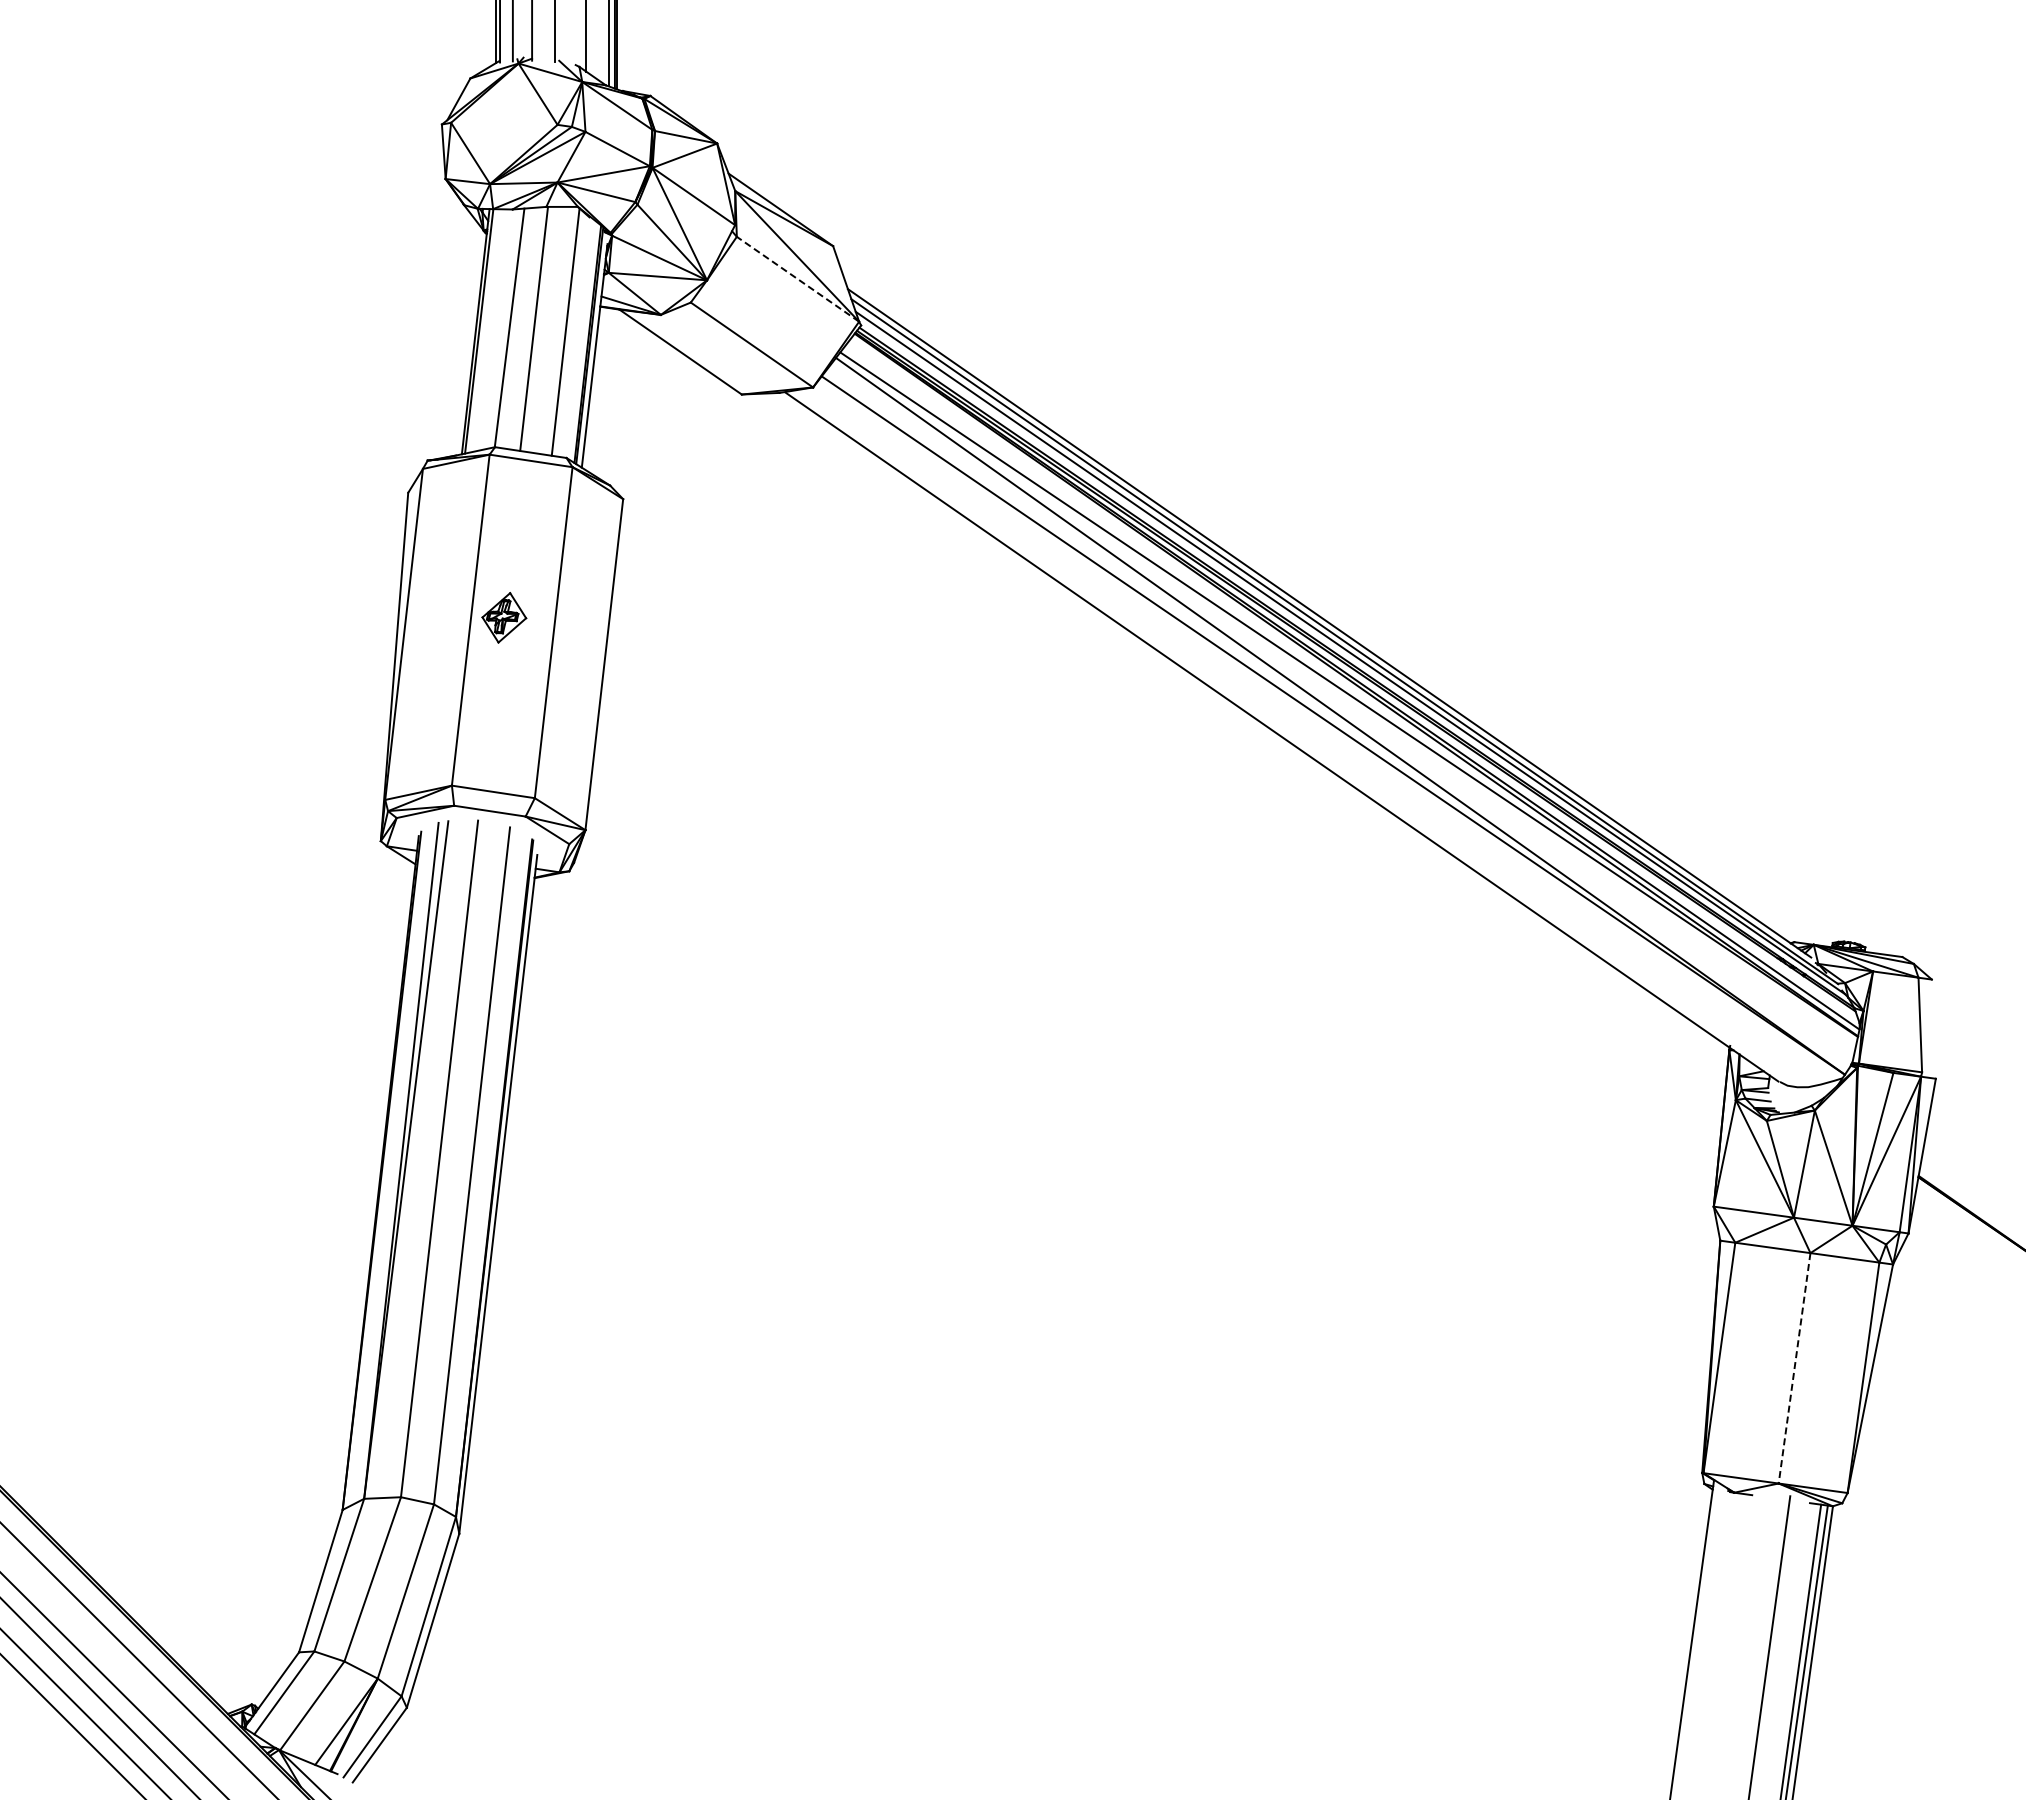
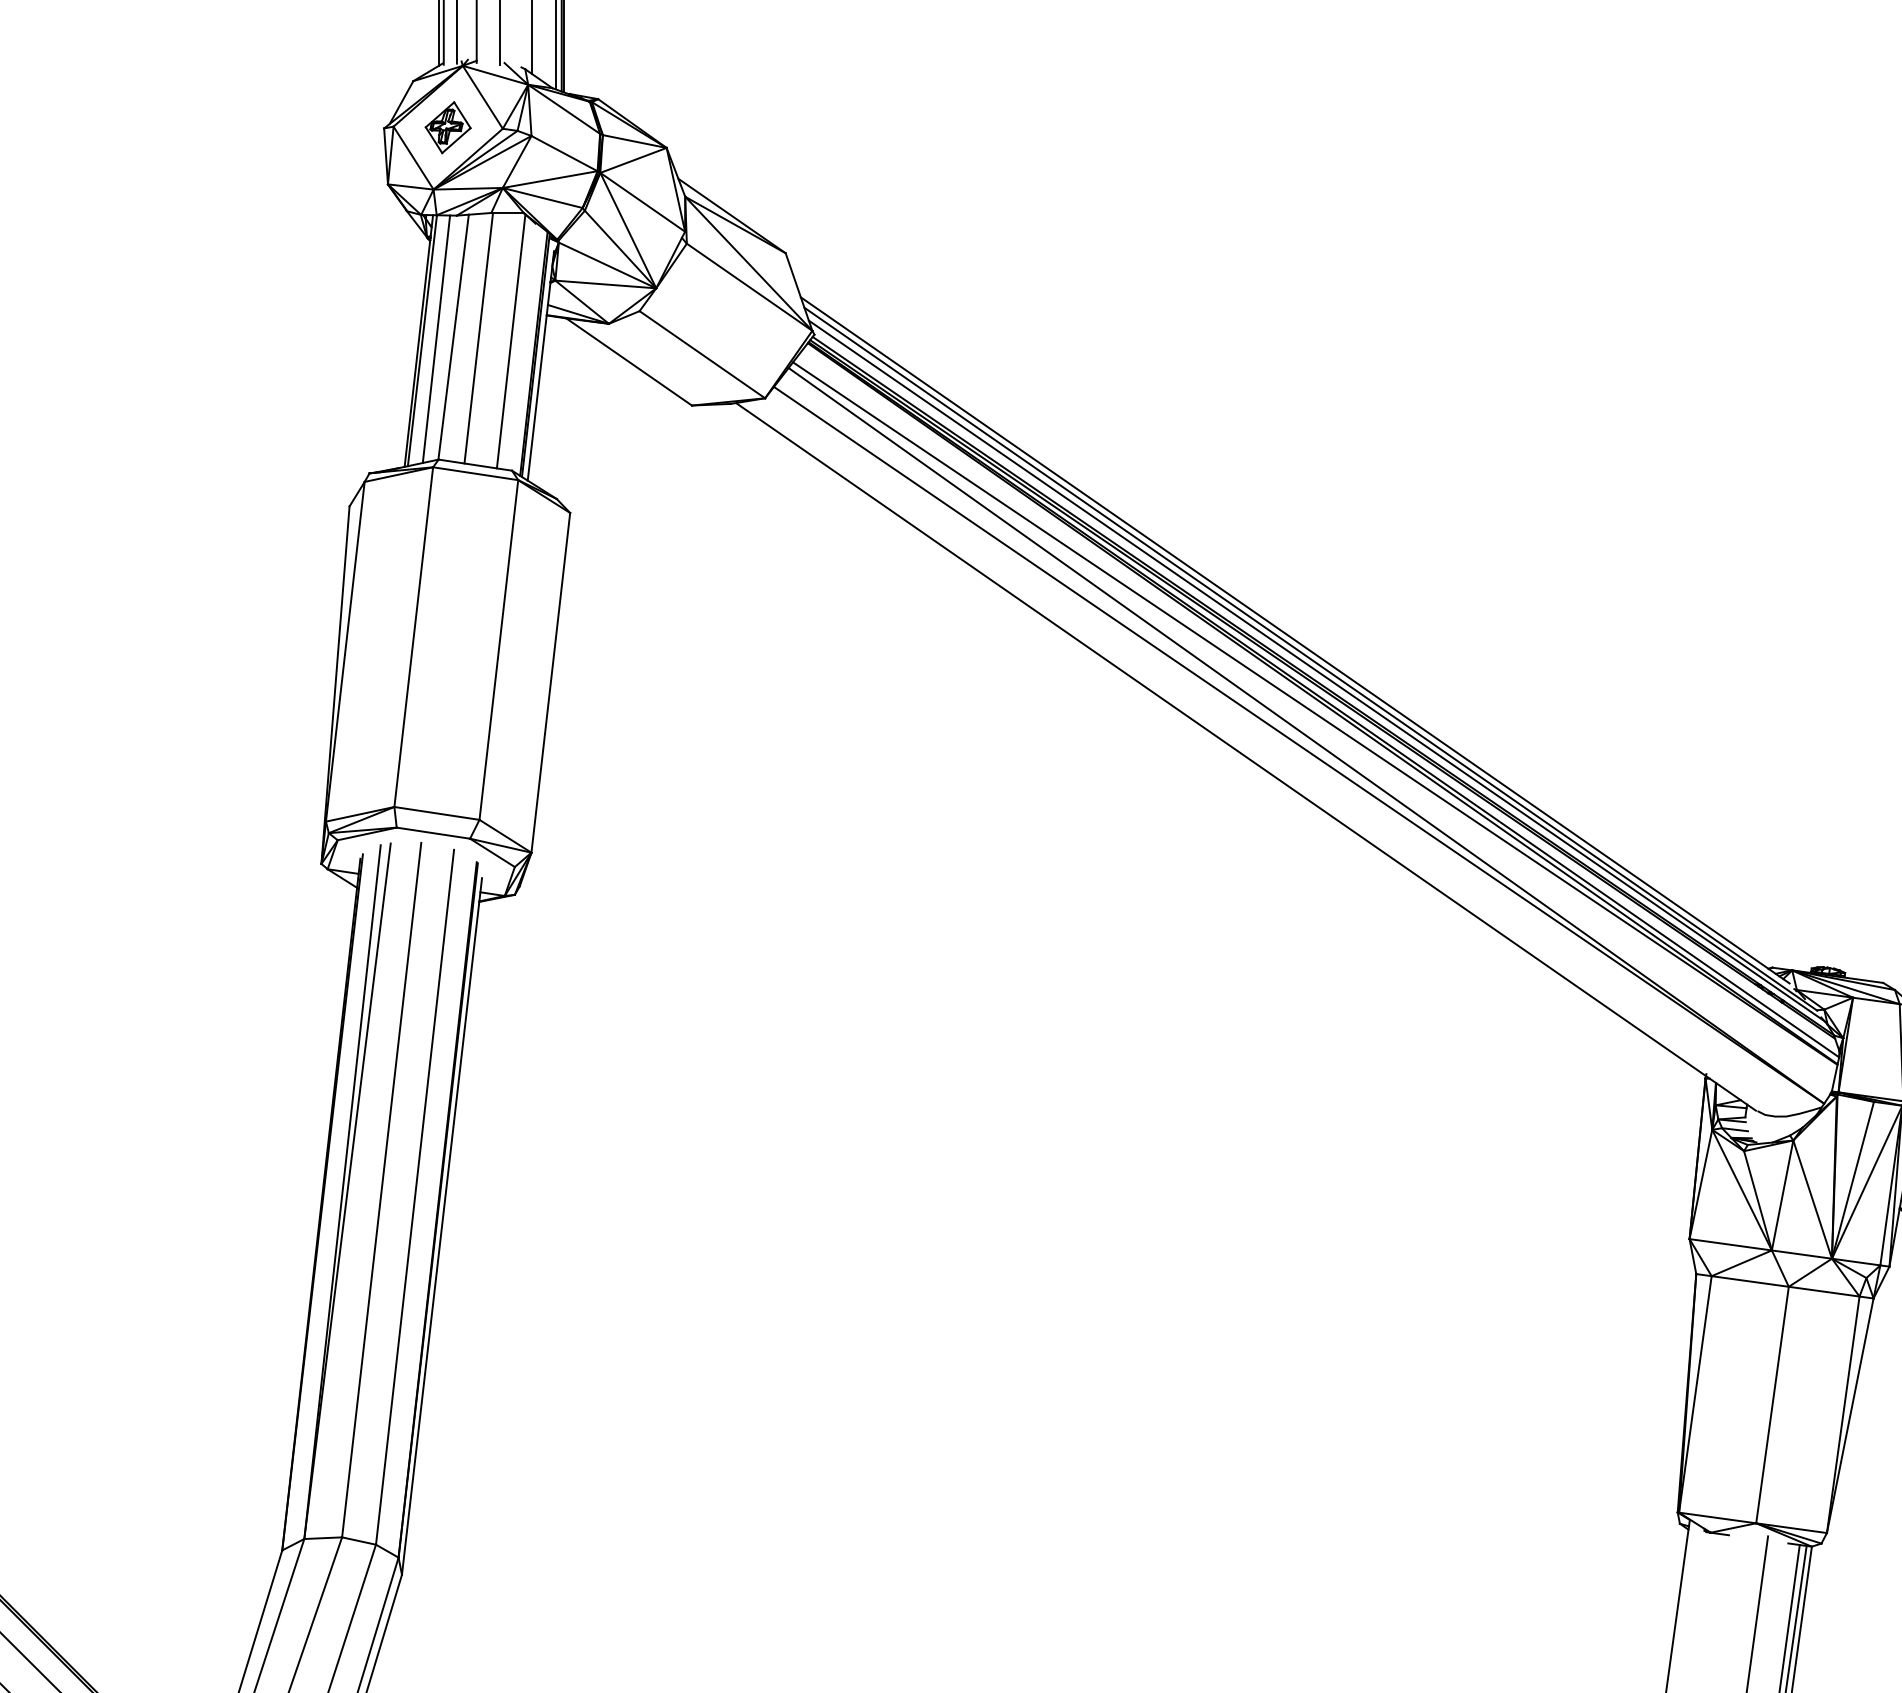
line: (797, 279) -> (749, 287), dashed -> solid
line: (492, 329) -> (436, 338), added
part: (504, 617) -> (448, 127), moved
line: (1794, 1368) -> (1772, 1405), dashed -> solid

